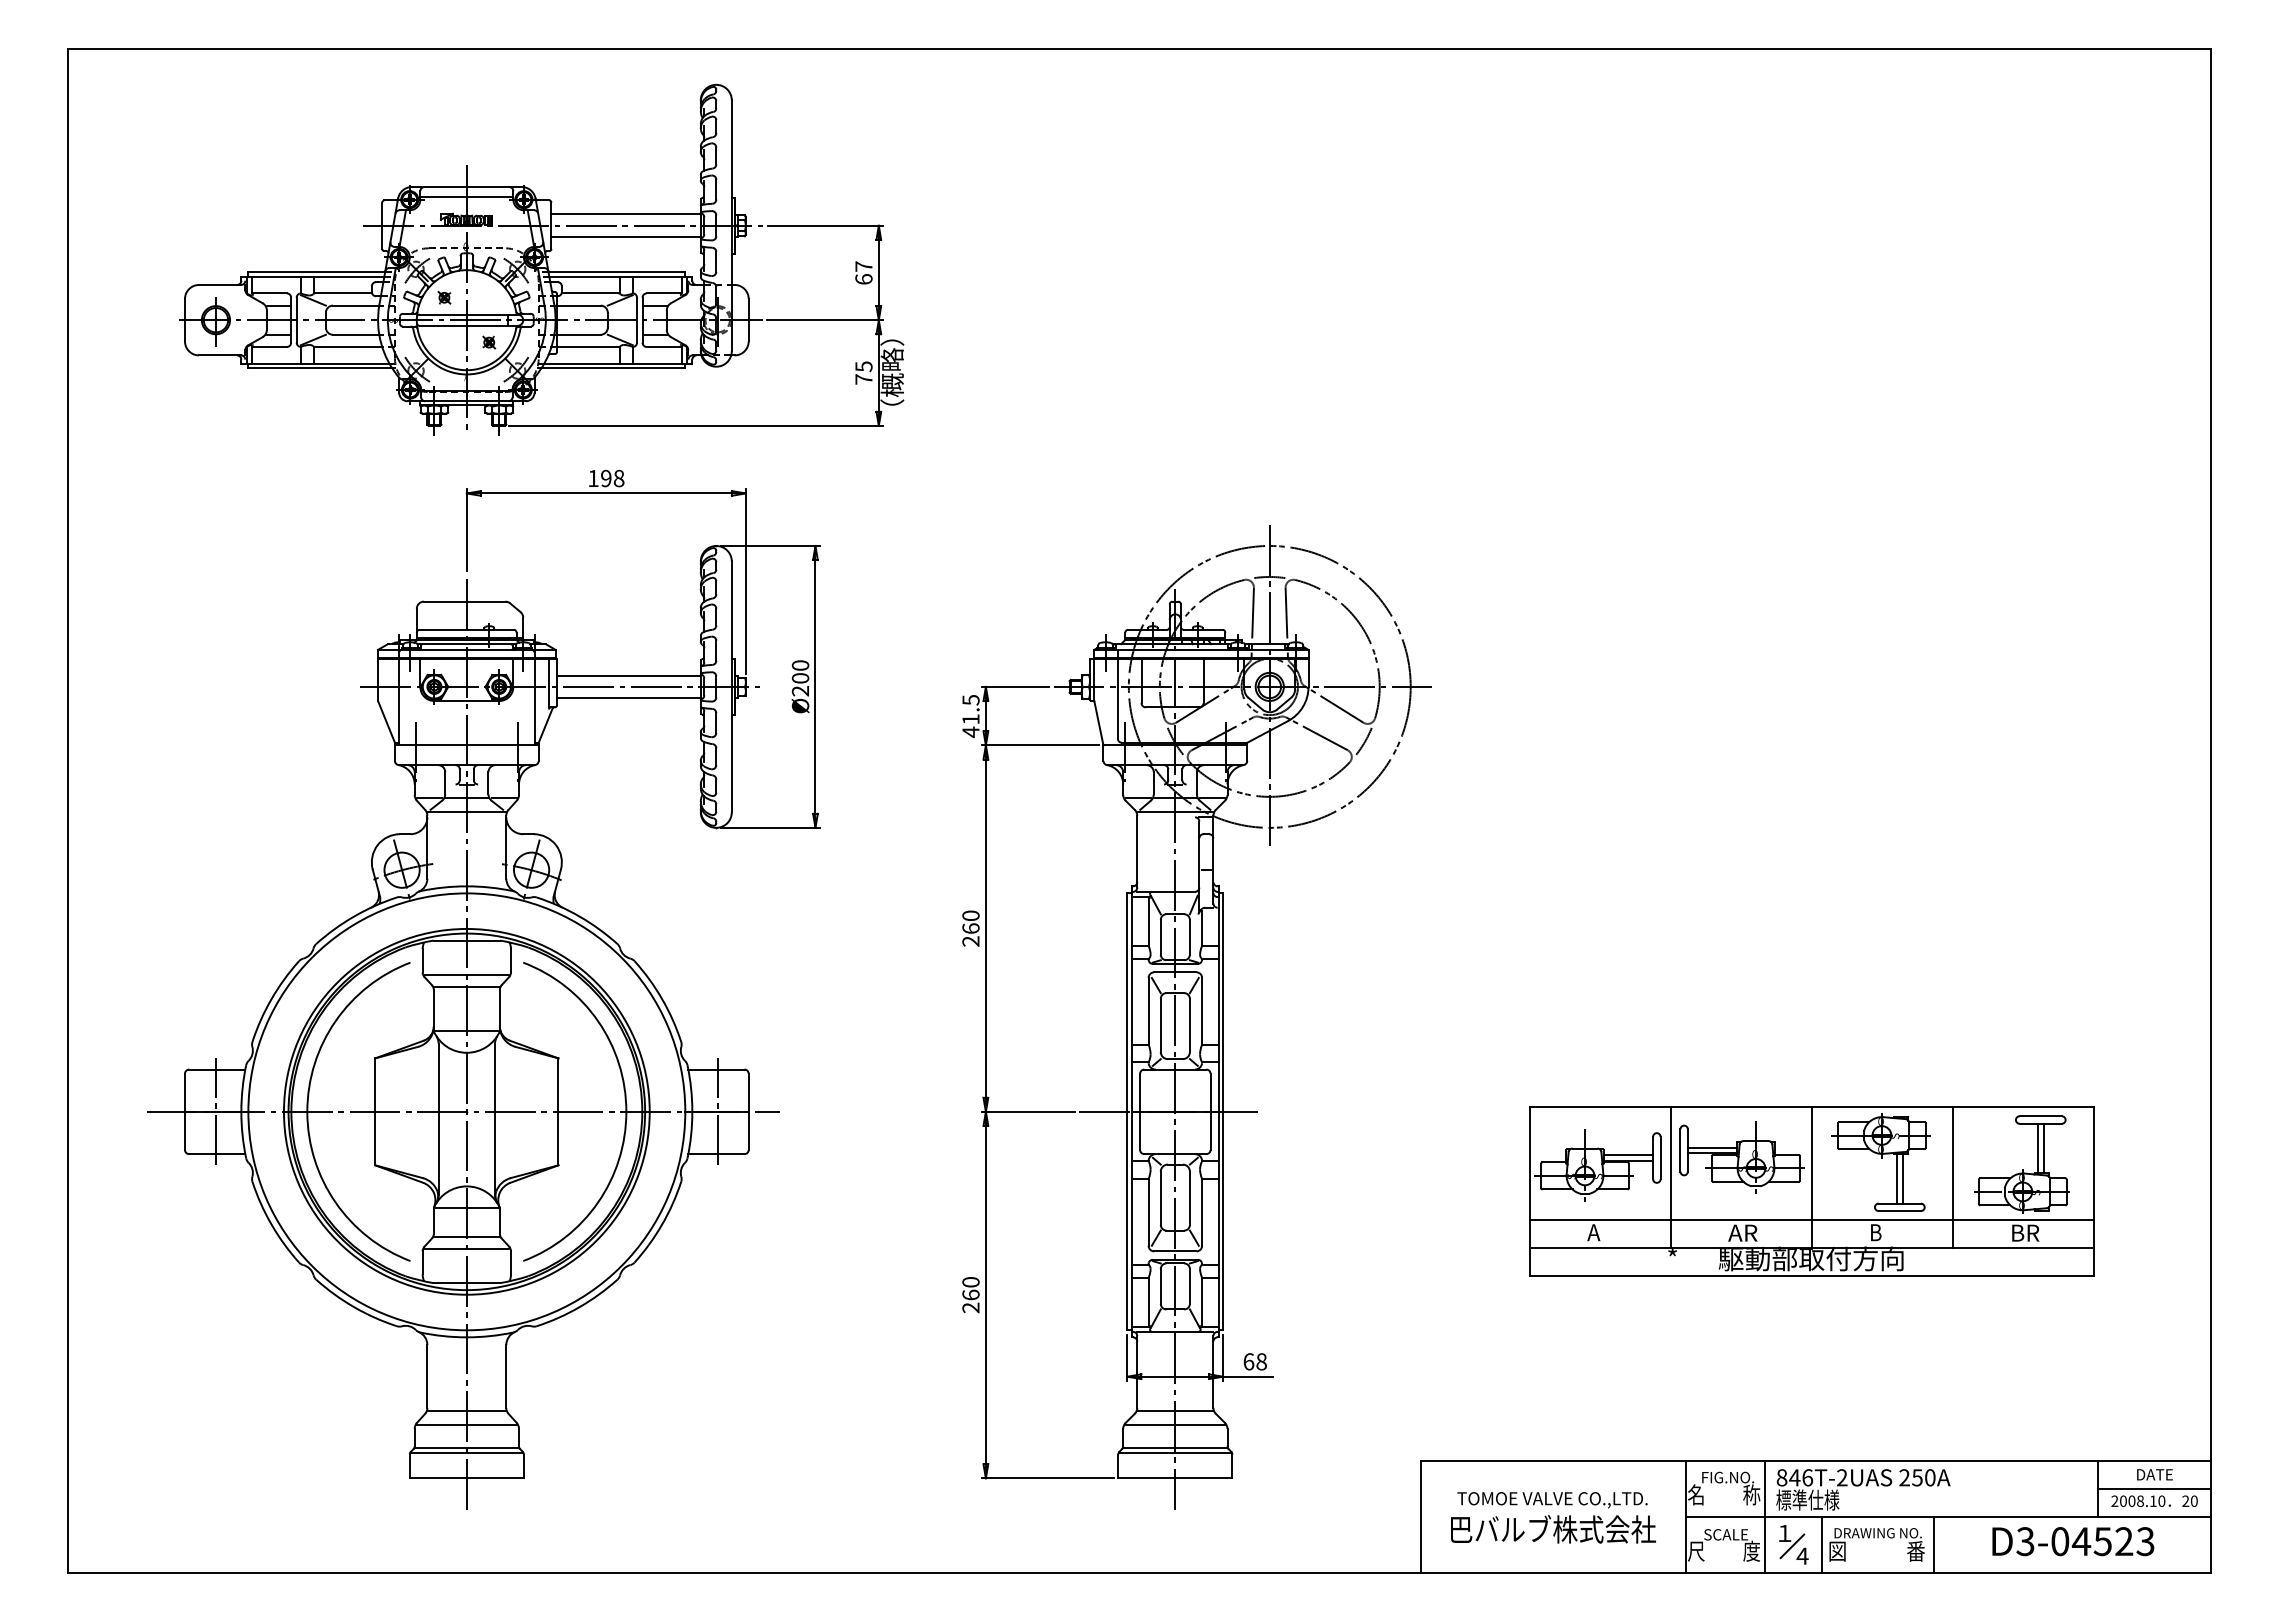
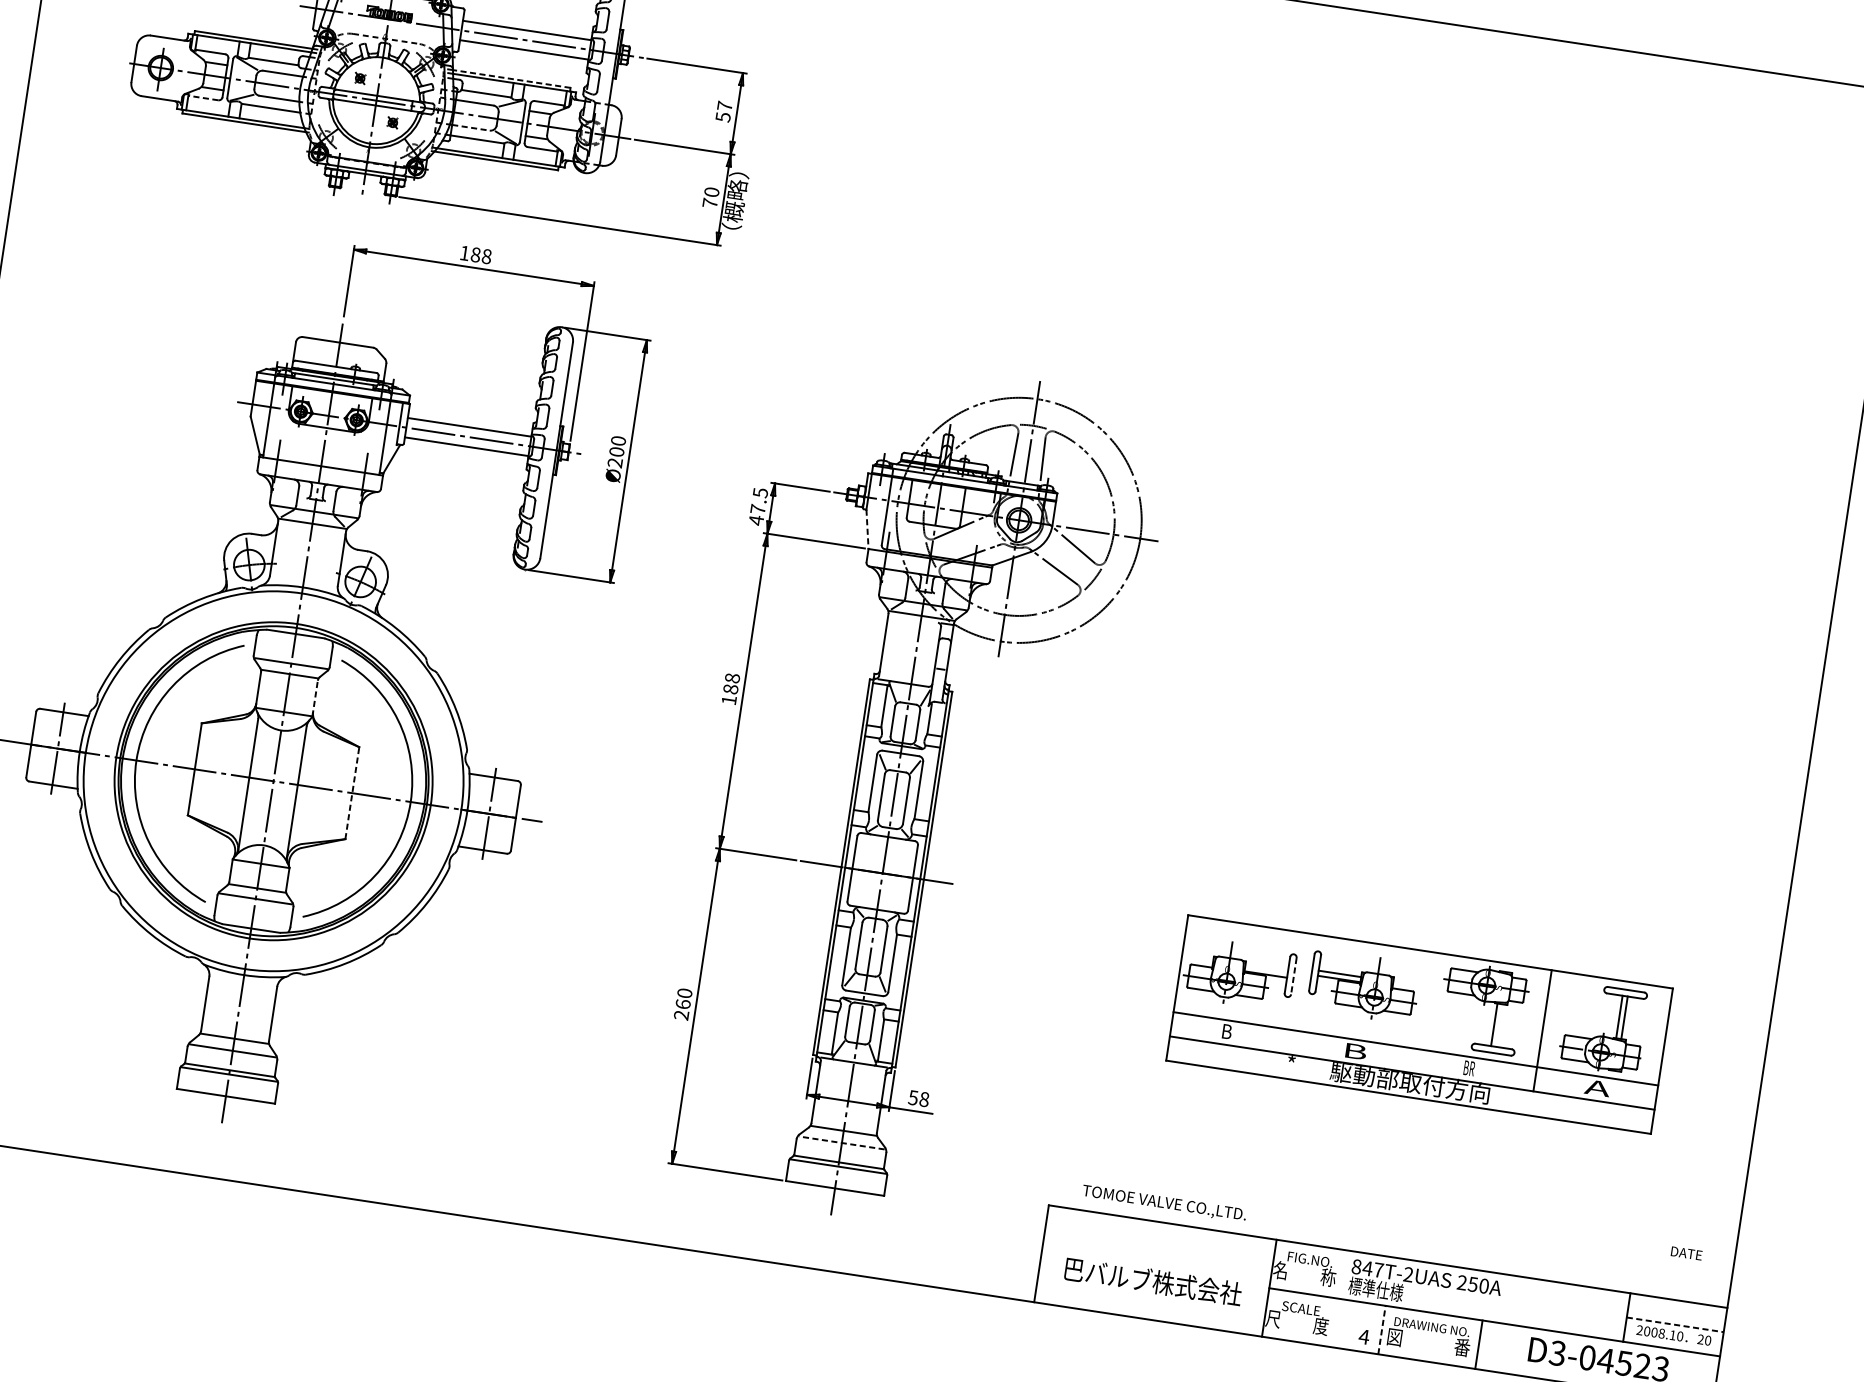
line: (616, 272) -> (511, 79), solid -> dashed
text: (863, 279) -> (722, 117), 67 -> 57
line: (578, 334) -> (470, 127), solid -> dashed
line: (268, 346) -> (202, 97), solid -> dashed
text: (863, 366) -> (711, 192), 75 -> 70
text: (606, 478) -> (476, 254), 198 -> 188
text: (970, 719) -> (757, 509), 41.5 -> 47.5
line: (1098, 723) -> (867, 529), solid -> dashed
text: (970, 928) -> (730, 689), 260 -> 188
line: (499, 1010) -> (314, 698), solid -> dashed
line: (558, 1111) -> (352, 792), solid -> dashed
line: (1628, 1155) -> (1266, 969), removed
line: (1660, 1158) -> (1293, 976), solid -> dashed
line: (1670, 1176) -> (1299, 993), removed
line: (1811, 1176) -> (1421, 1011), removed
line: (1902, 1178) -> (1499, 1025), removed
text: (1593, 1232) -> (1226, 1031), A -> B
text: (1742, 1232) -> (1354, 1050), AR -> B
text: (1875, 1232) -> (1468, 1068), B -> BR
text: (2024, 1232) -> (1597, 1087), BR -> A
text: (1248, 1361) -> (913, 1097), 68 -> 58
line: (1175, 1425) -> (842, 1143), solid -> dashed
text: (2154, 1474) -> (1686, 1253), moved
text: (1807, 1477) -> (1378, 1269), 846T-2UAS -> 847T-2UAS
line: (2154, 1488) -> (1675, 1324), solid -> dashed
text: (1552, 1500) -> (1164, 1204), moved
line: (1765, 1516) -> (1337, 1298), removed
part: (1792, 1542) -> (1357, 1323), removed
line: (1821, 1544) -> (1381, 1329), solid -> dashed

